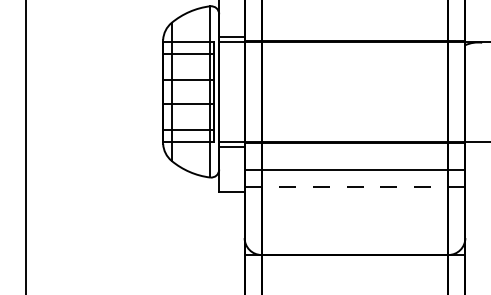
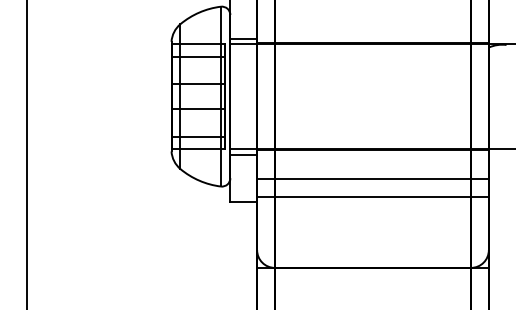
line: (354, 187) -> (372, 196), dashed -> solid

